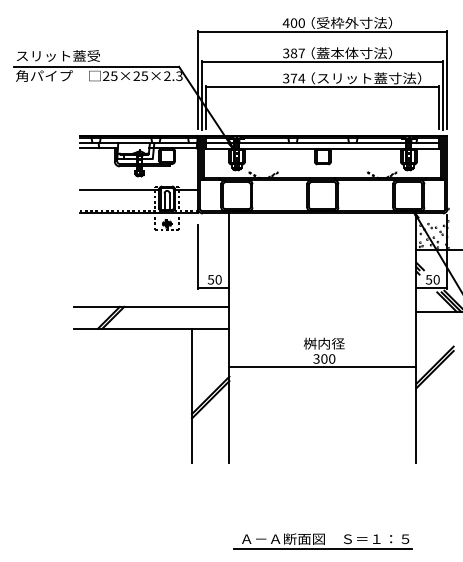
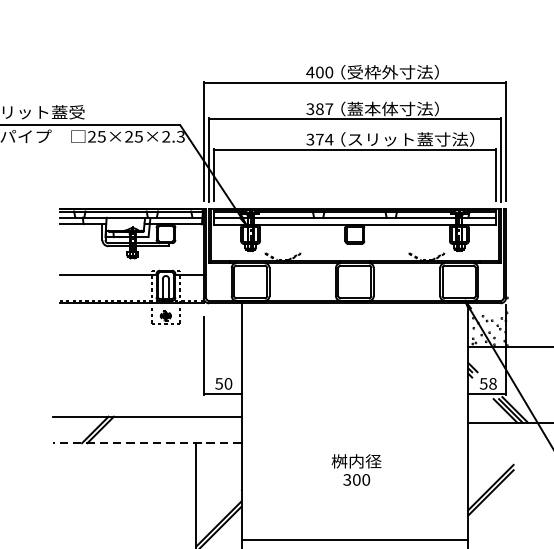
text: (436, 279) -> (492, 383), 50 -> 58
line: (151, 328) -> (146, 442), solid -> dashed
line: (322, 367) -> (354, 539), moved

